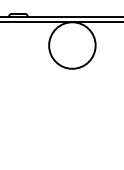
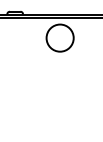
circle: (71, 44) -> (59, 37), size x0.7

